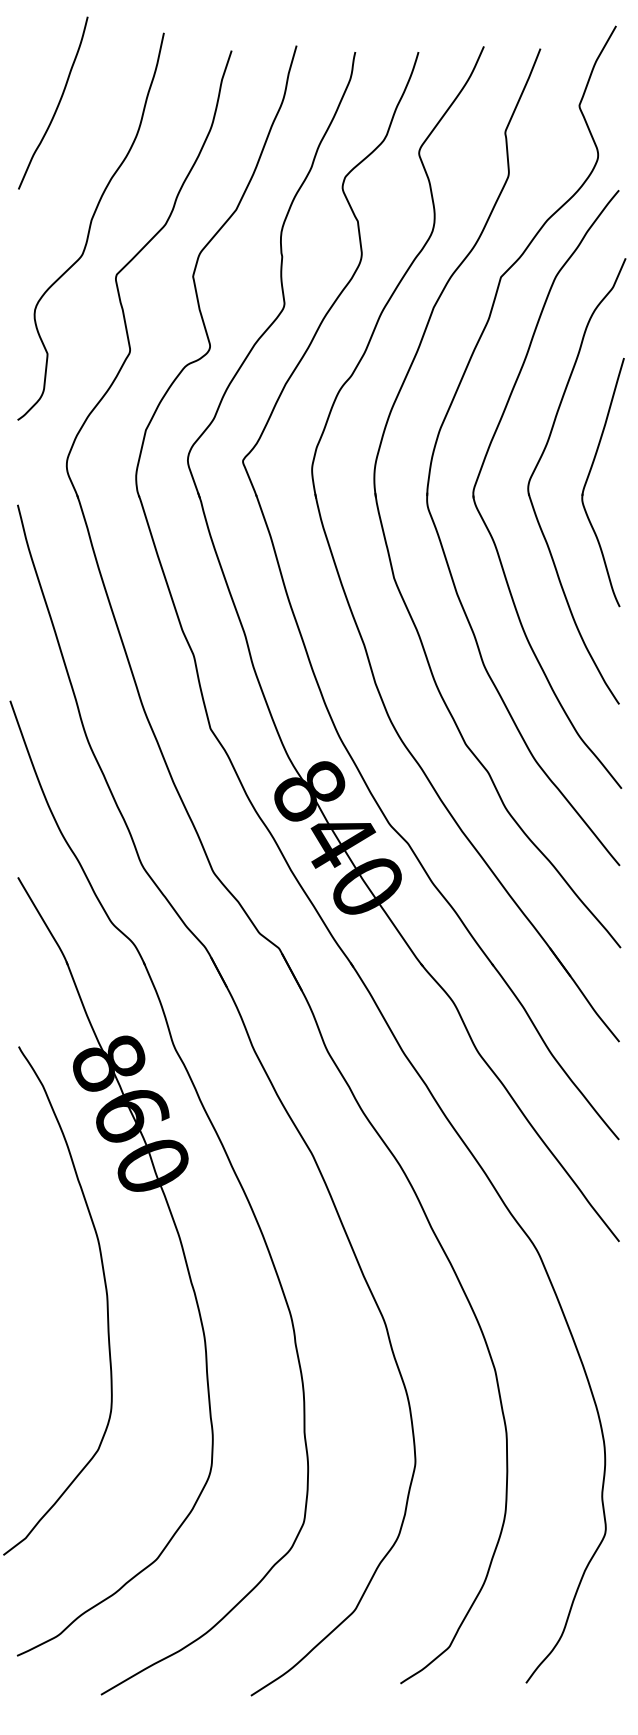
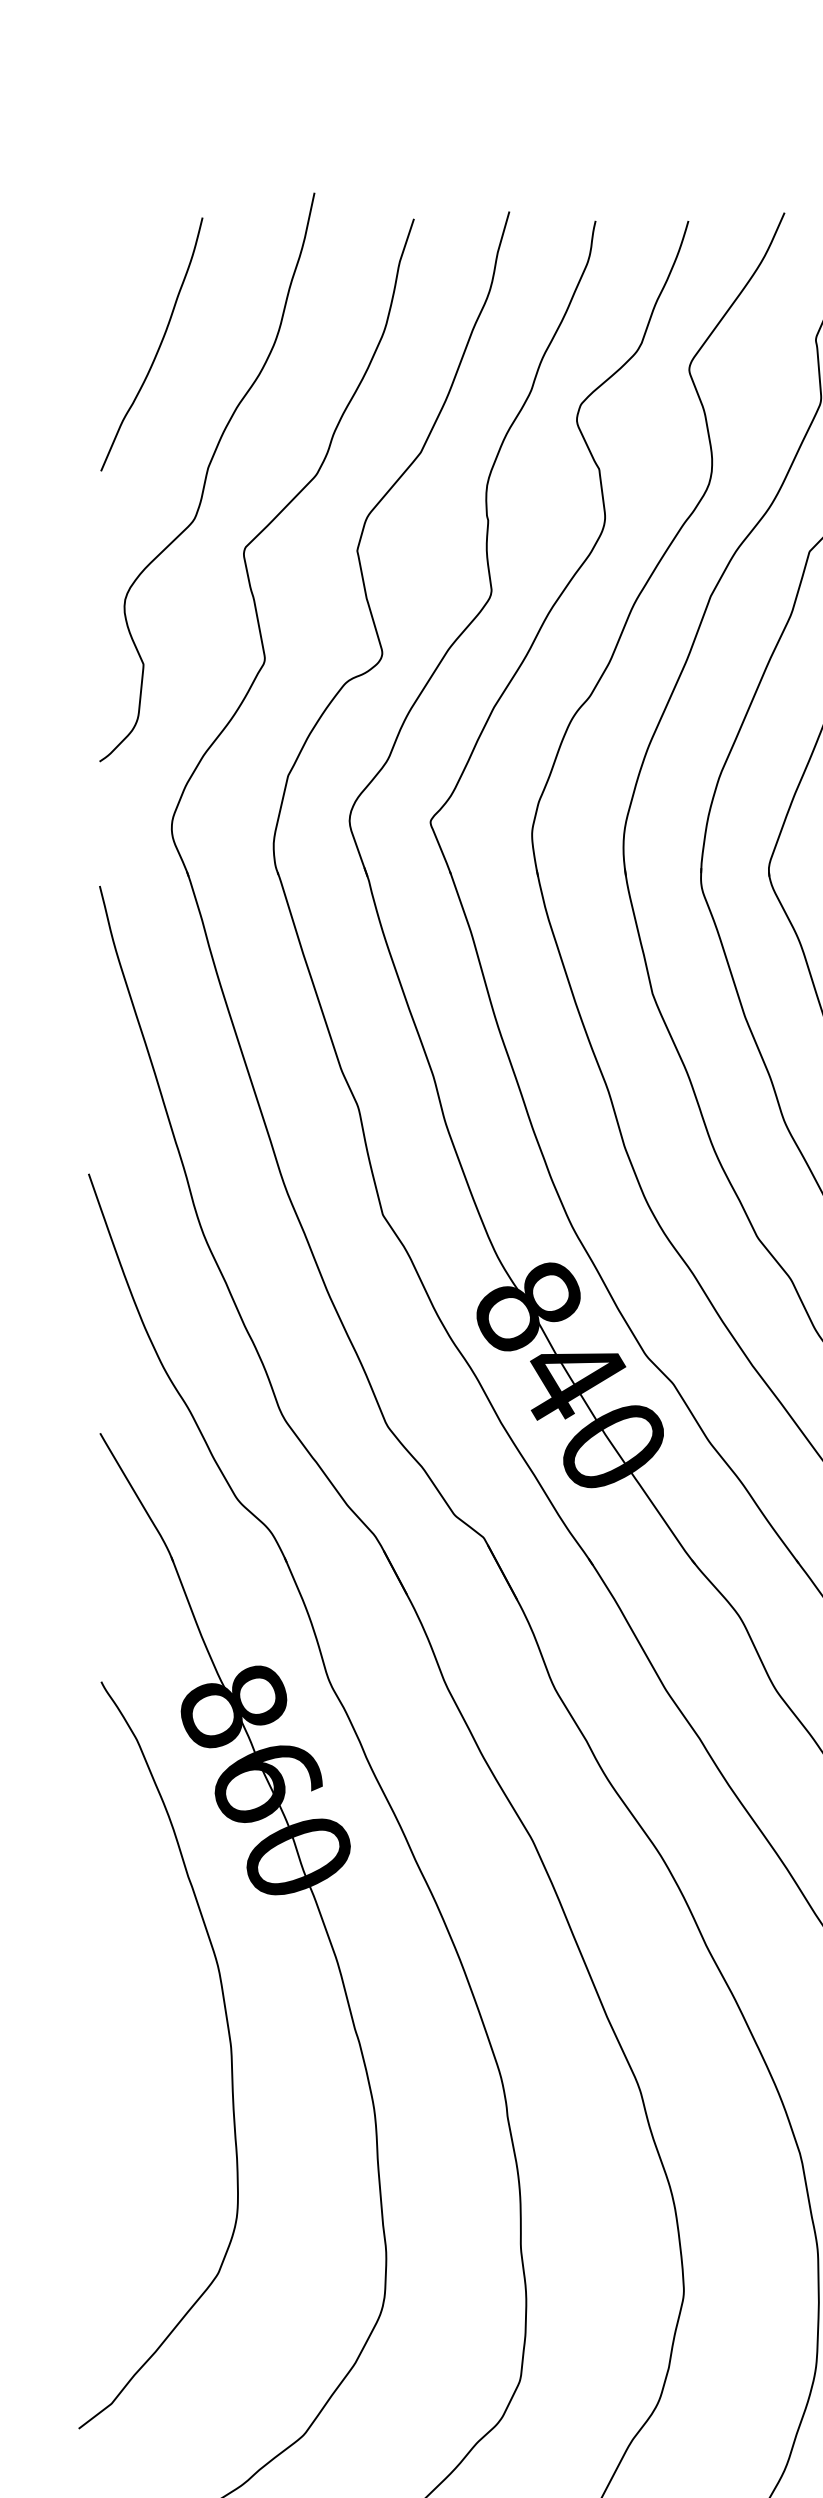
curve: (57, 104) -> (158, 346), moved

